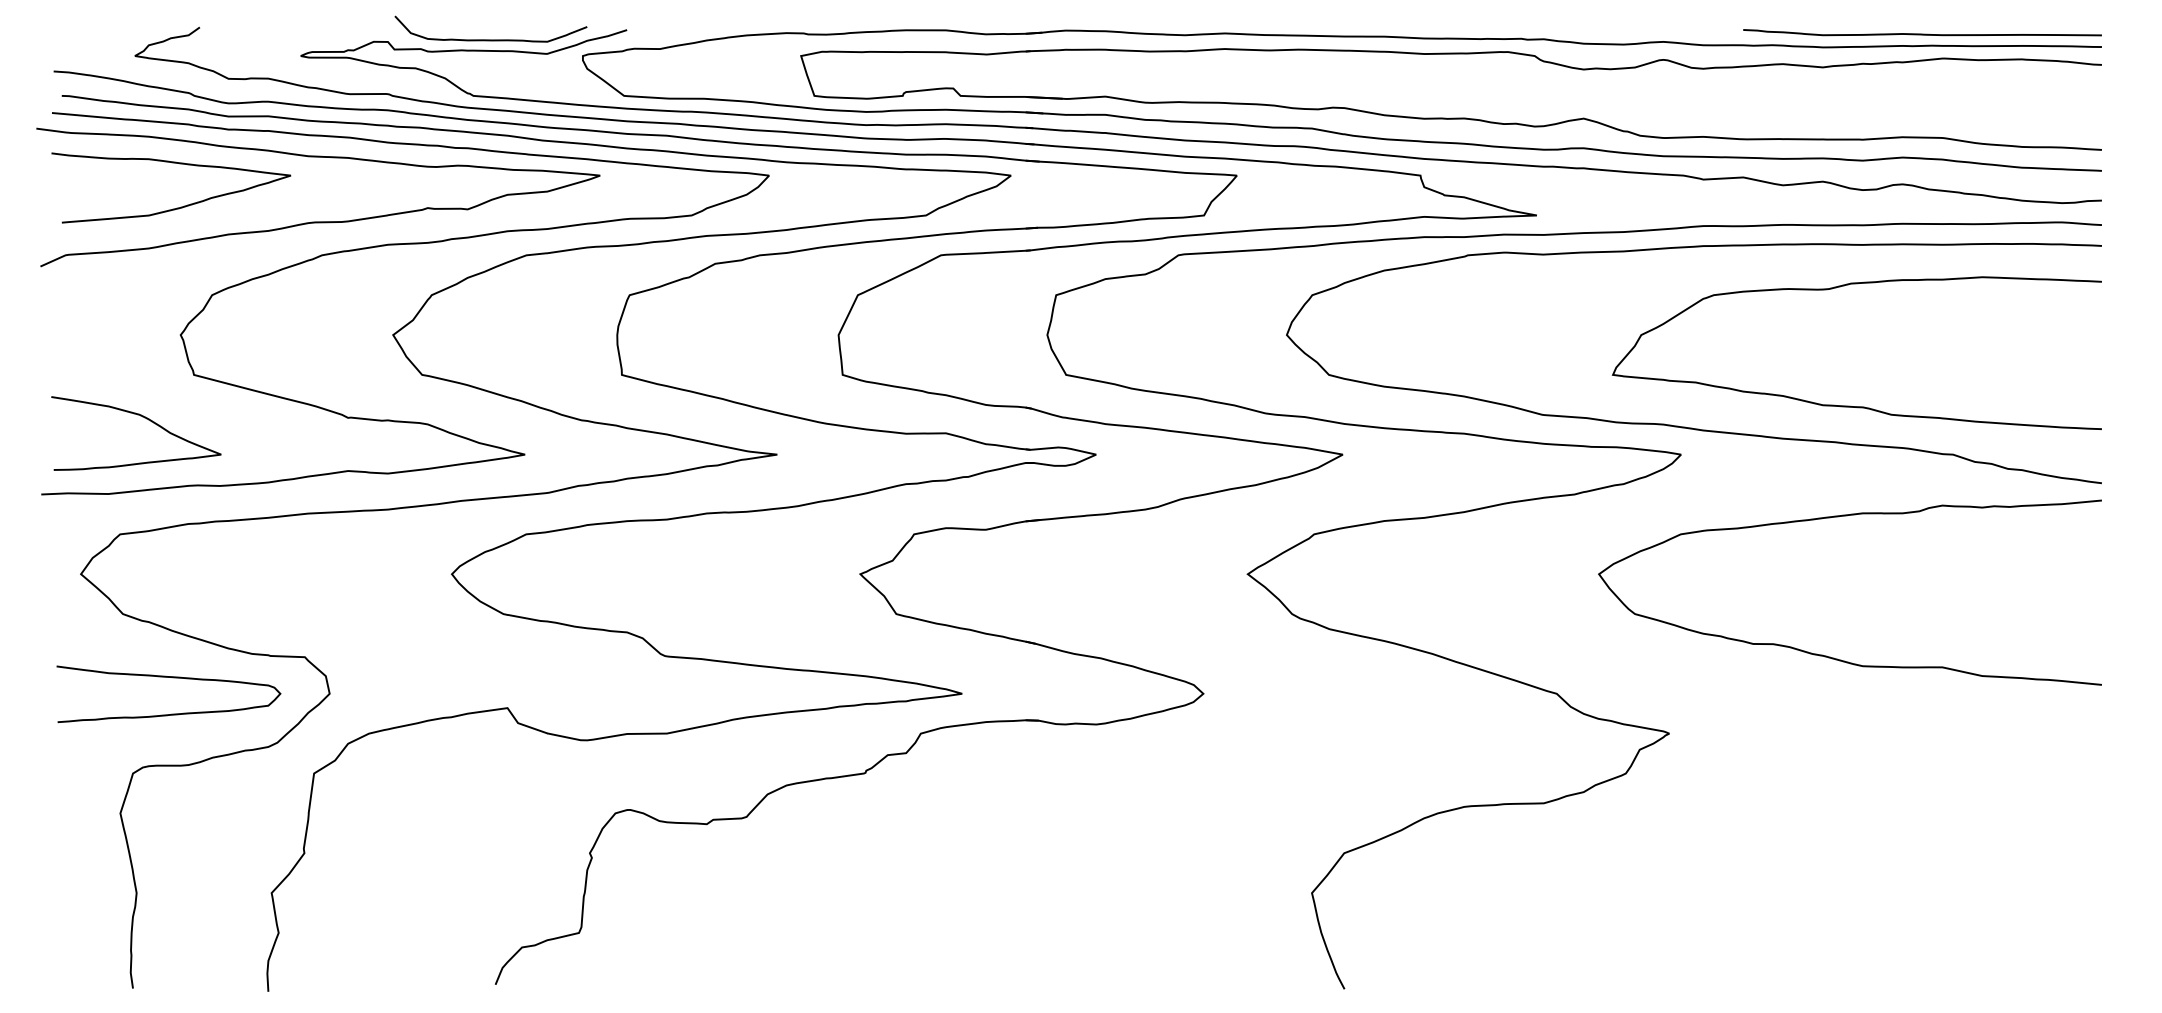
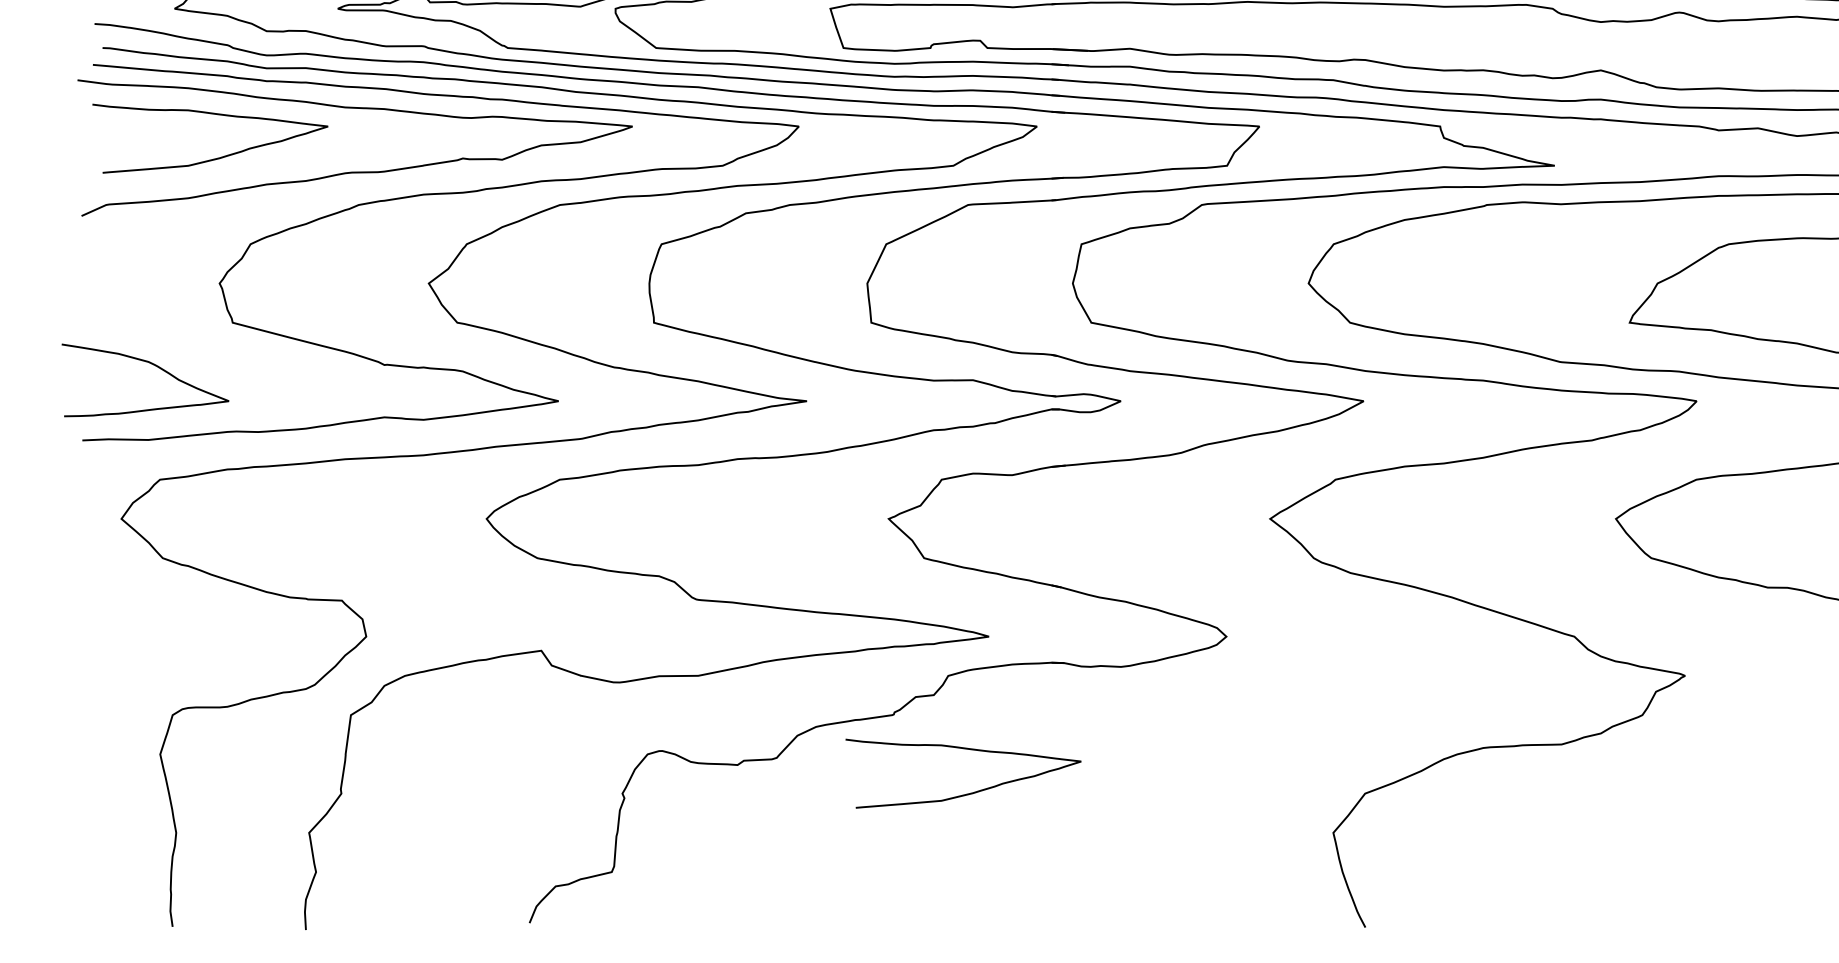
curve: (144, 418) -> (153, 365), moved
curve: (172, 678) -> (211, 621), removed
curve: (942, 852) -> (969, 792), added

